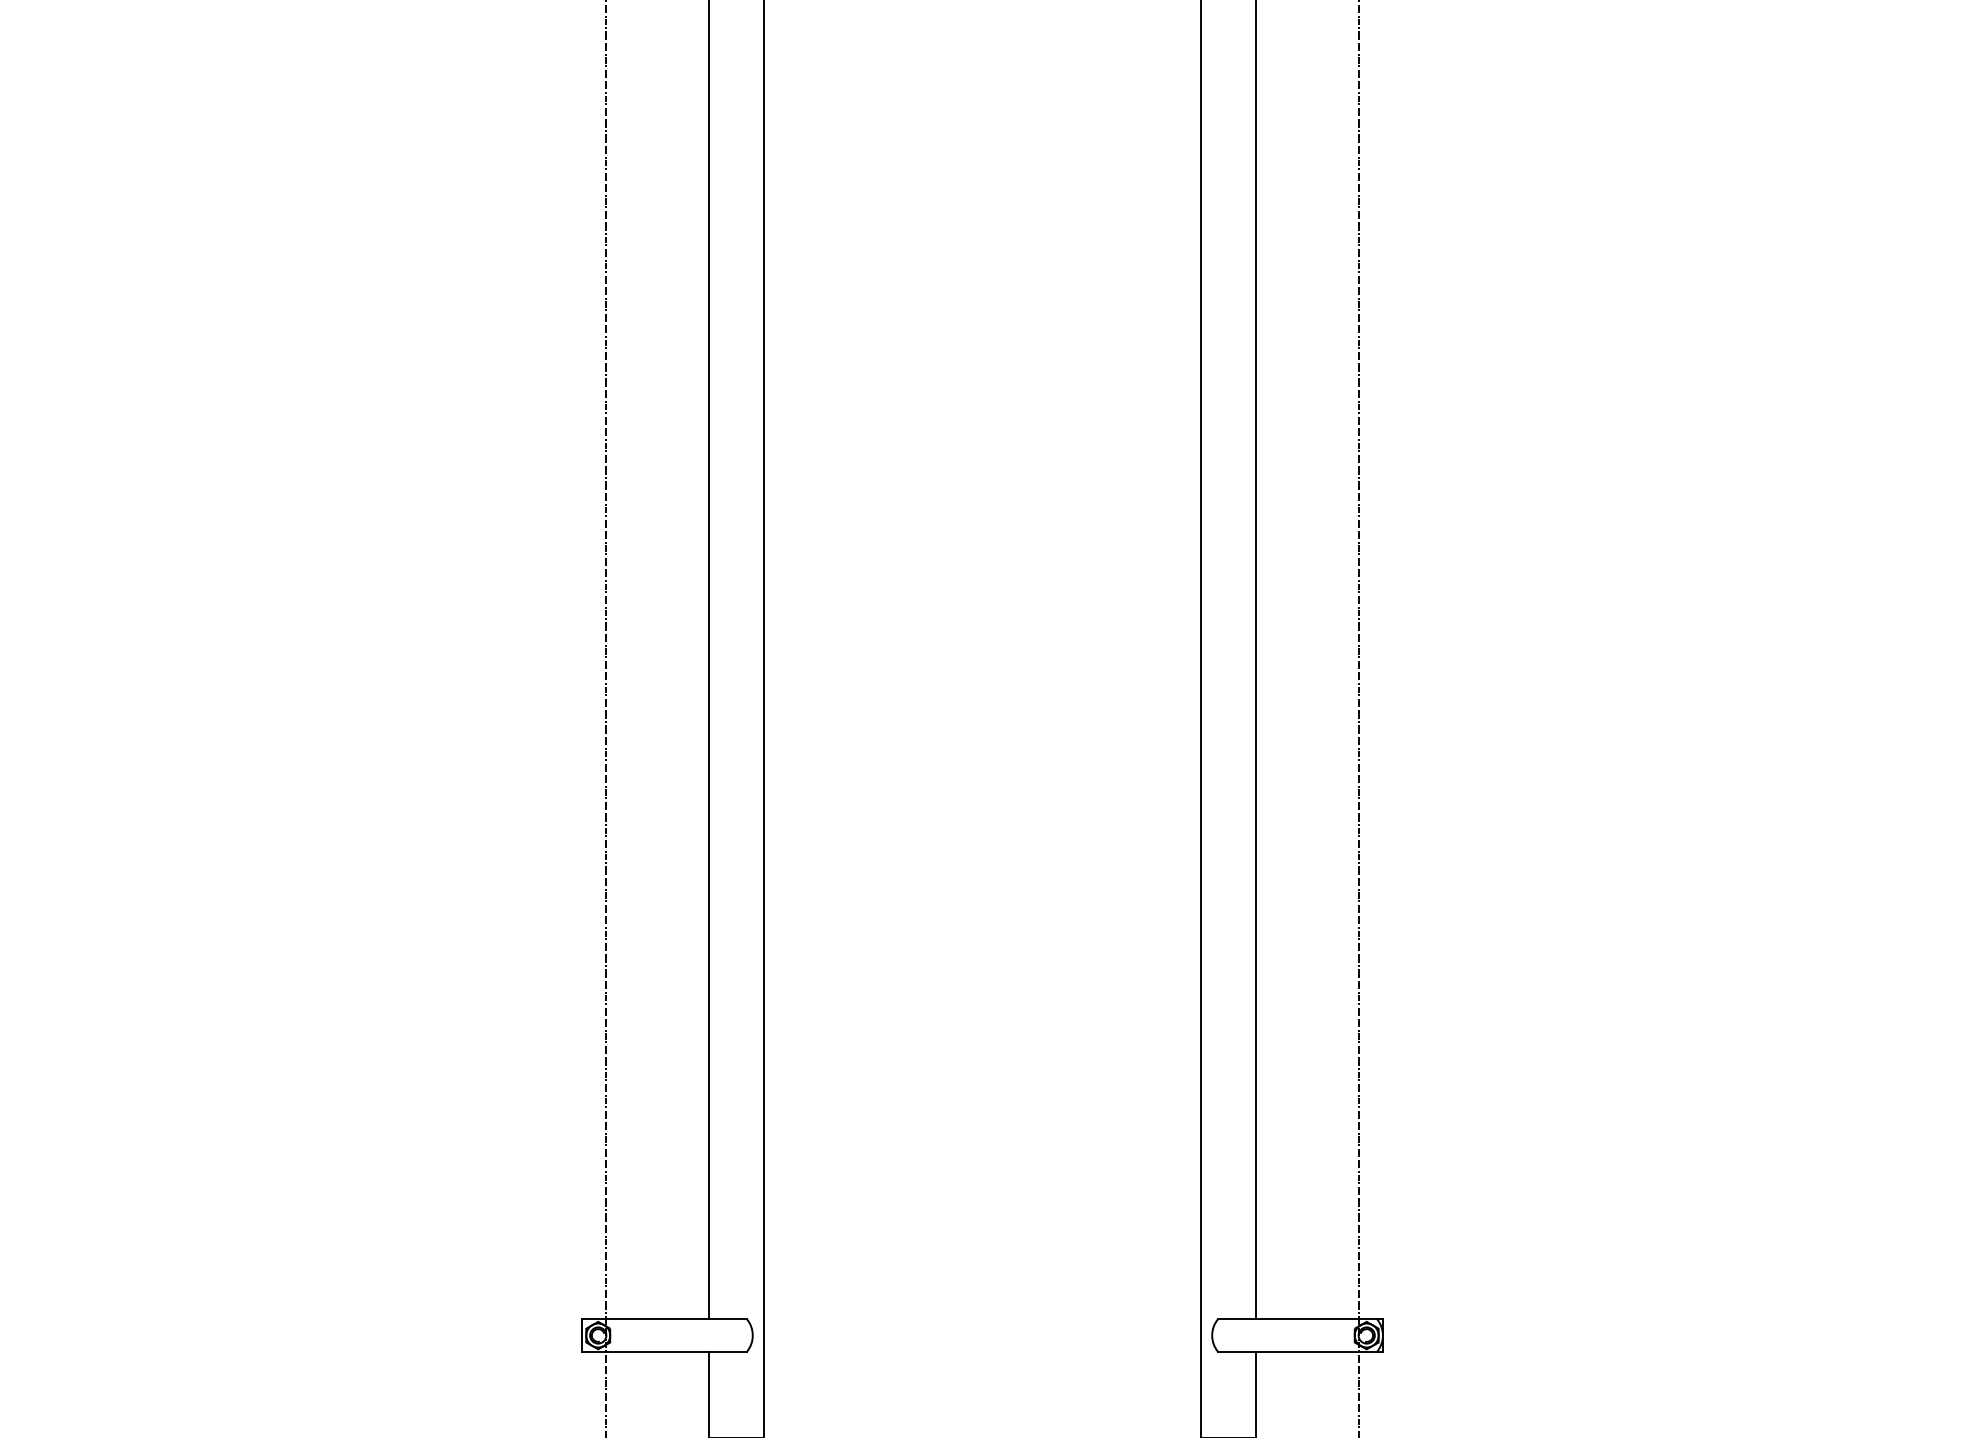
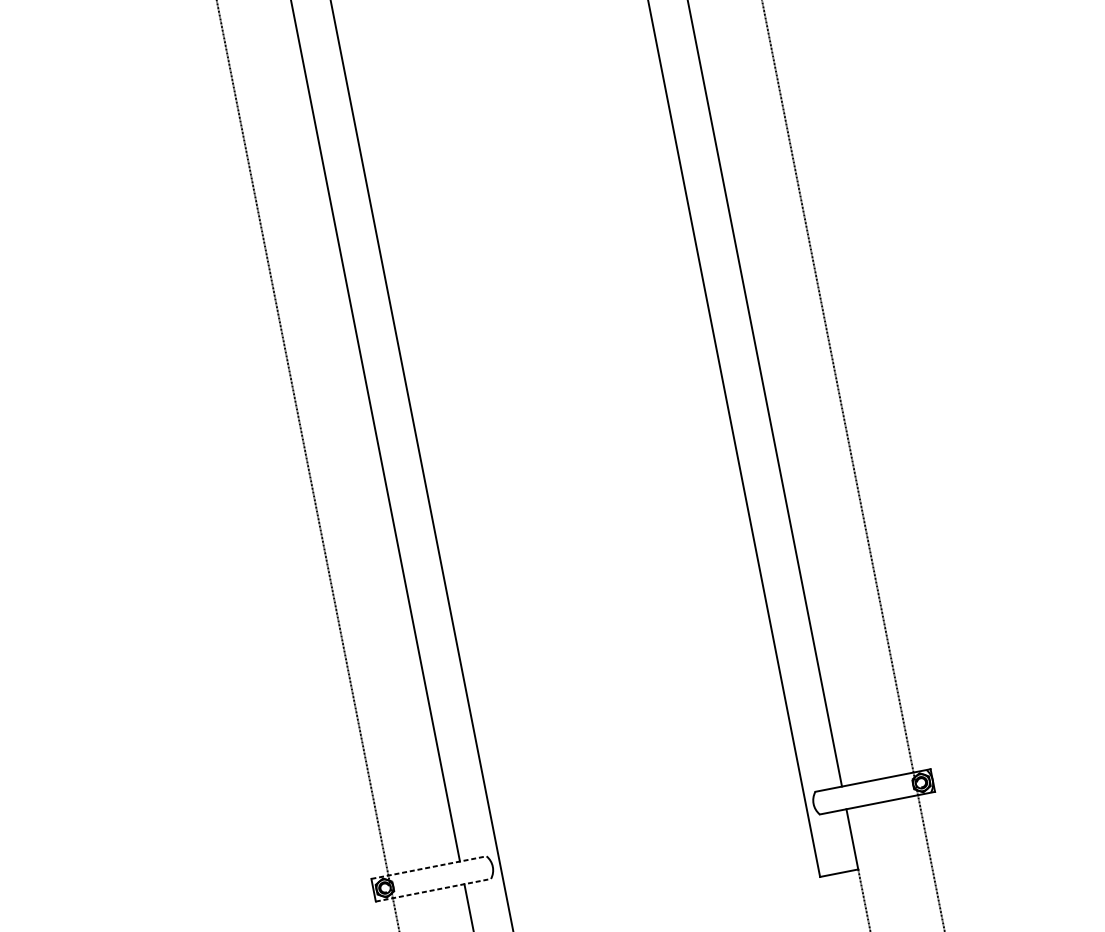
line: (665, 1319) -> (429, 867), solid -> dashed
line: (665, 1351) -> (434, 889), solid -> dashed

